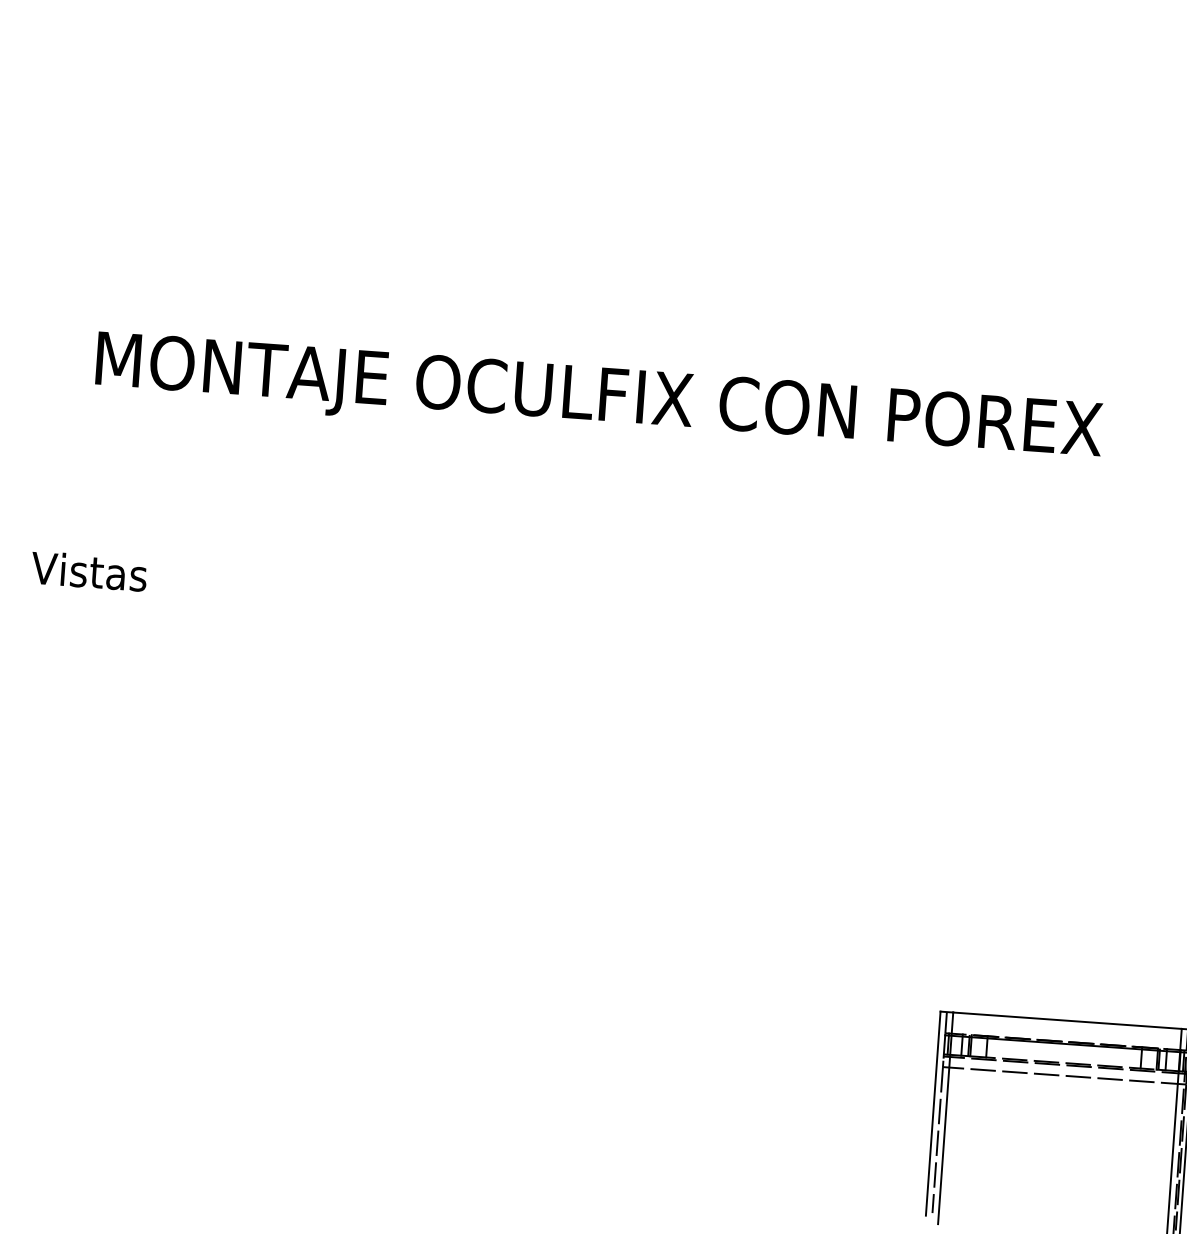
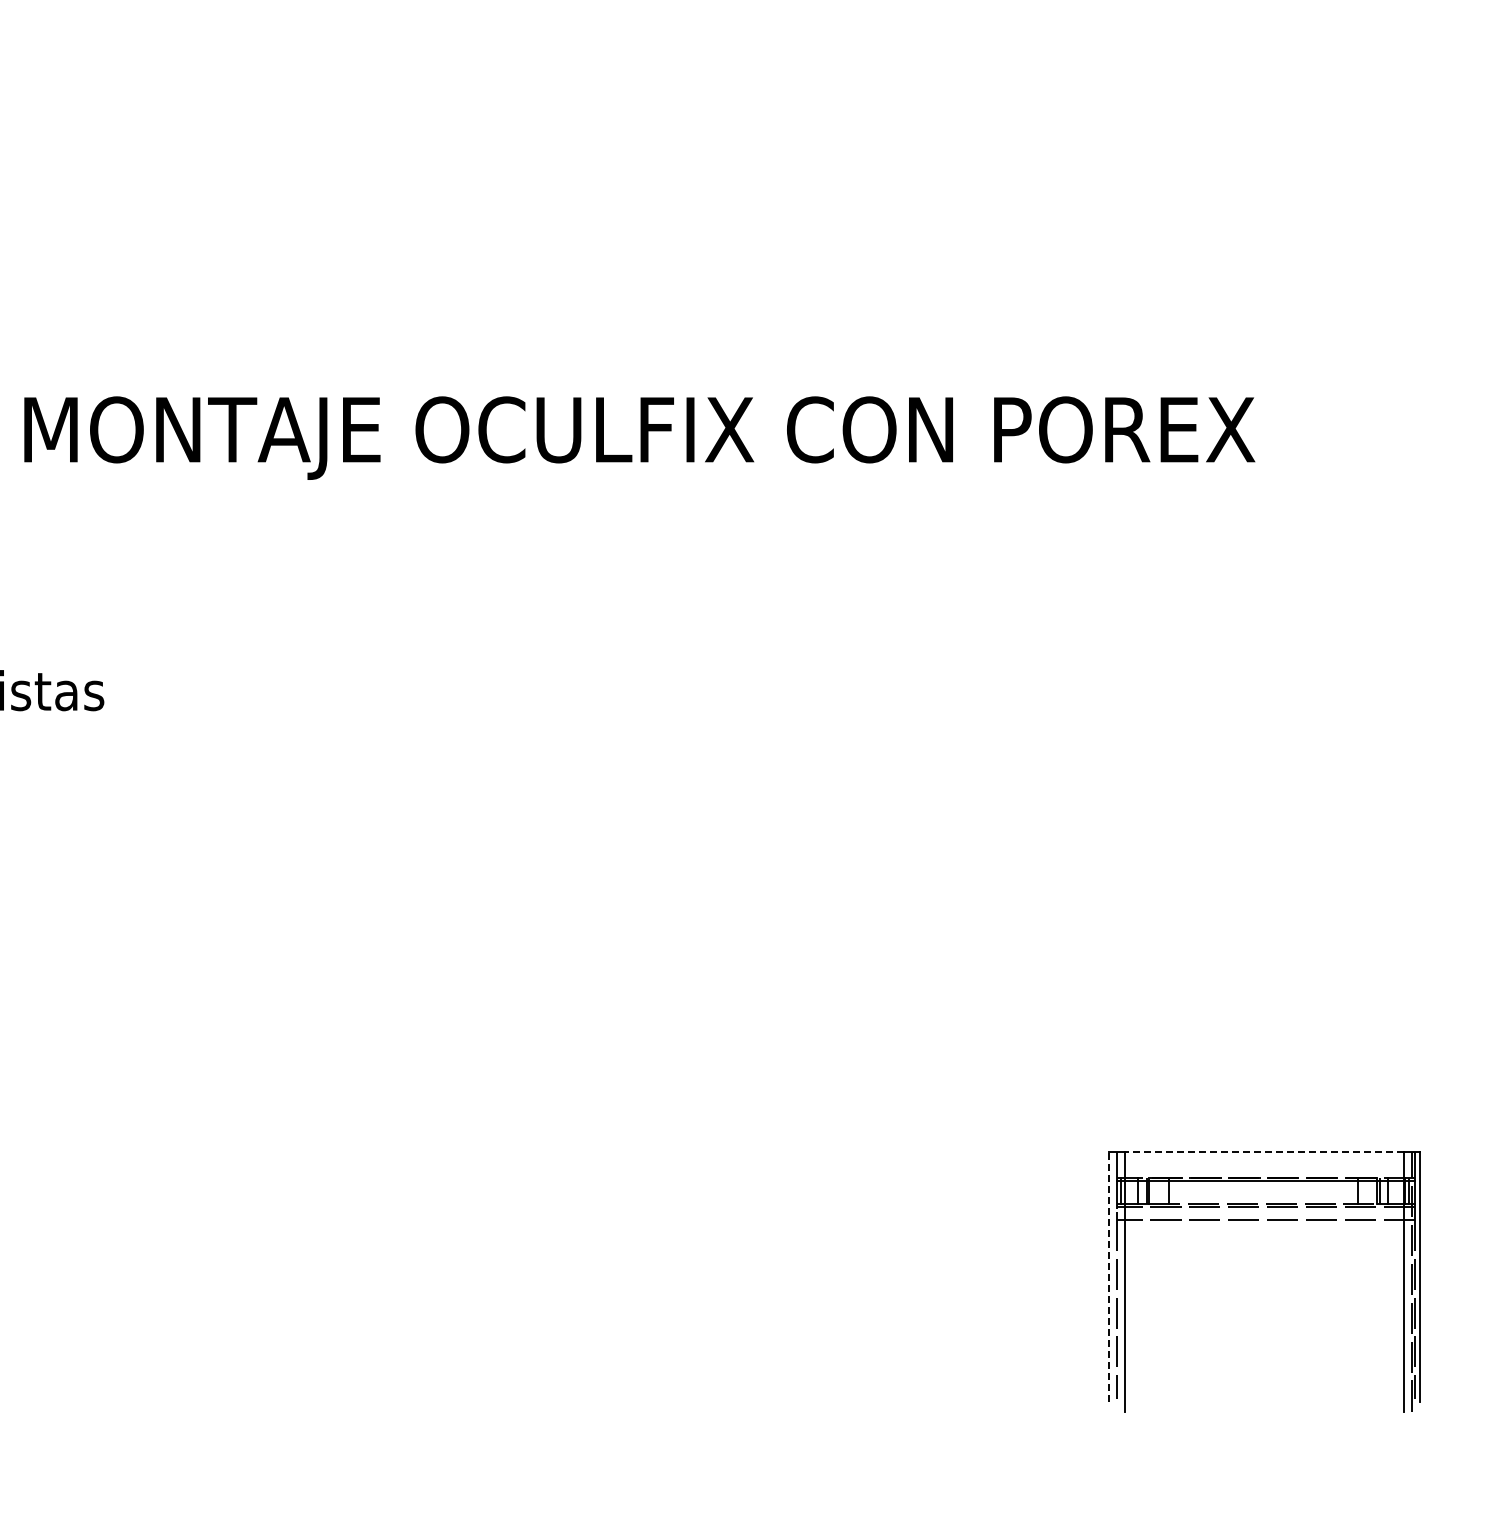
line: (1067, 1020) -> (1264, 1152), solid -> dashed
line: (932, 1113) -> (1108, 1277), solid -> dashed

